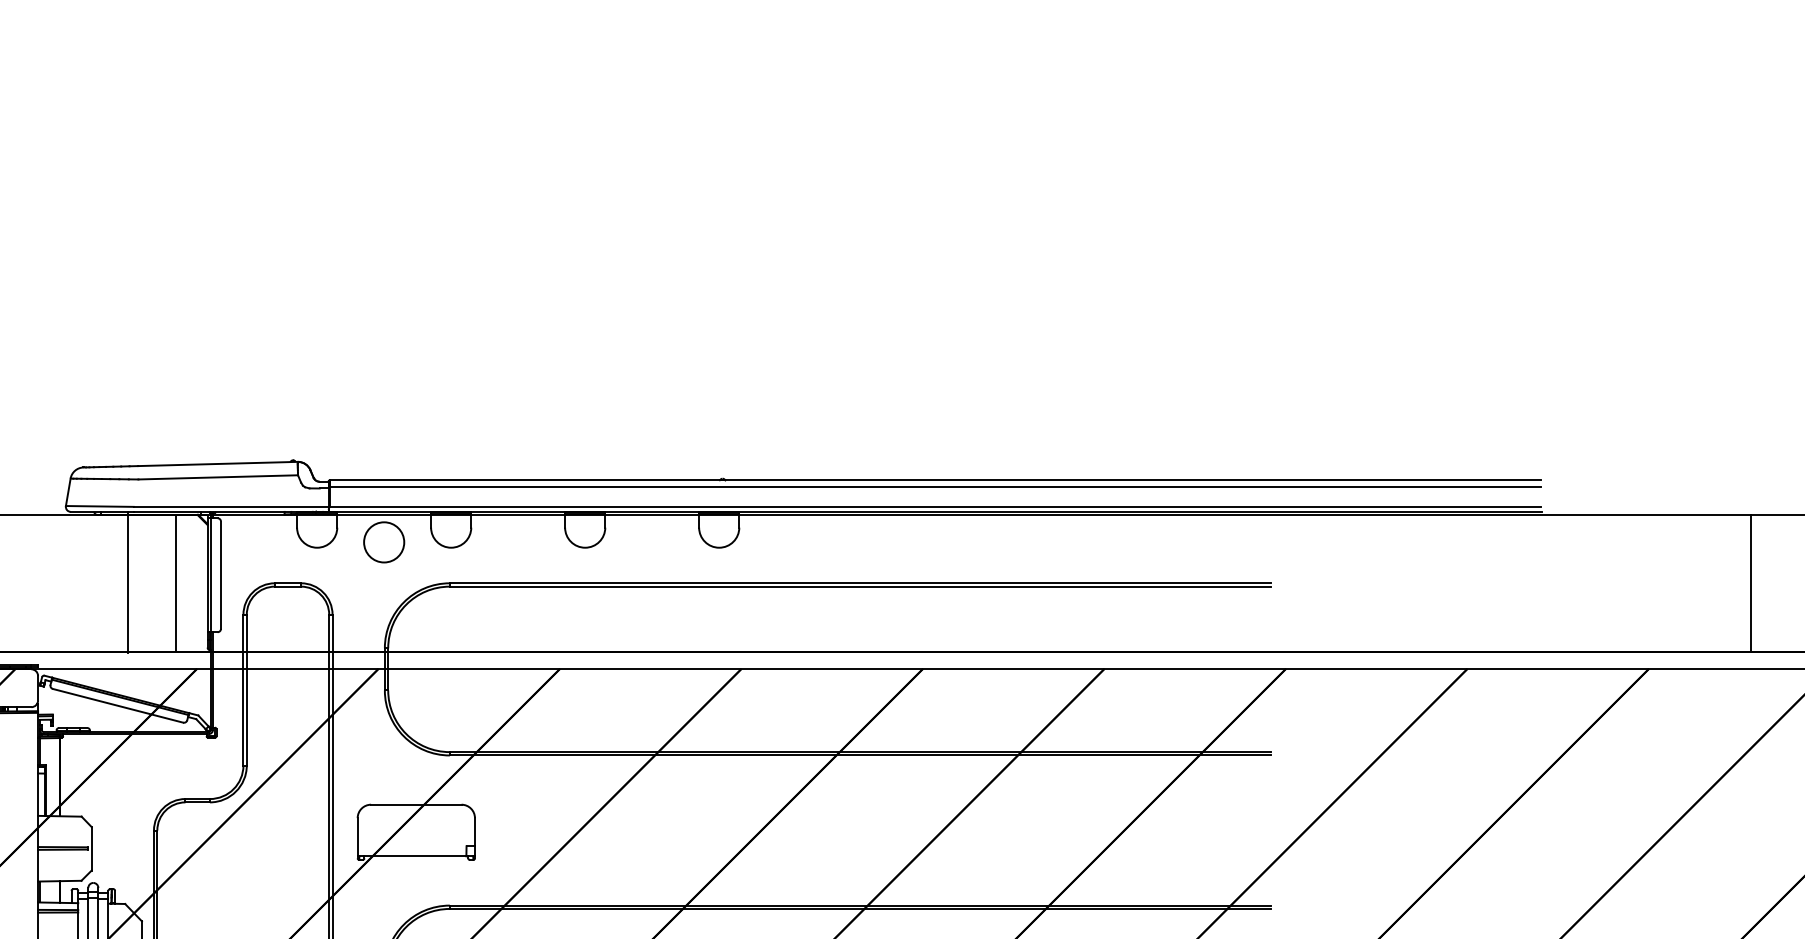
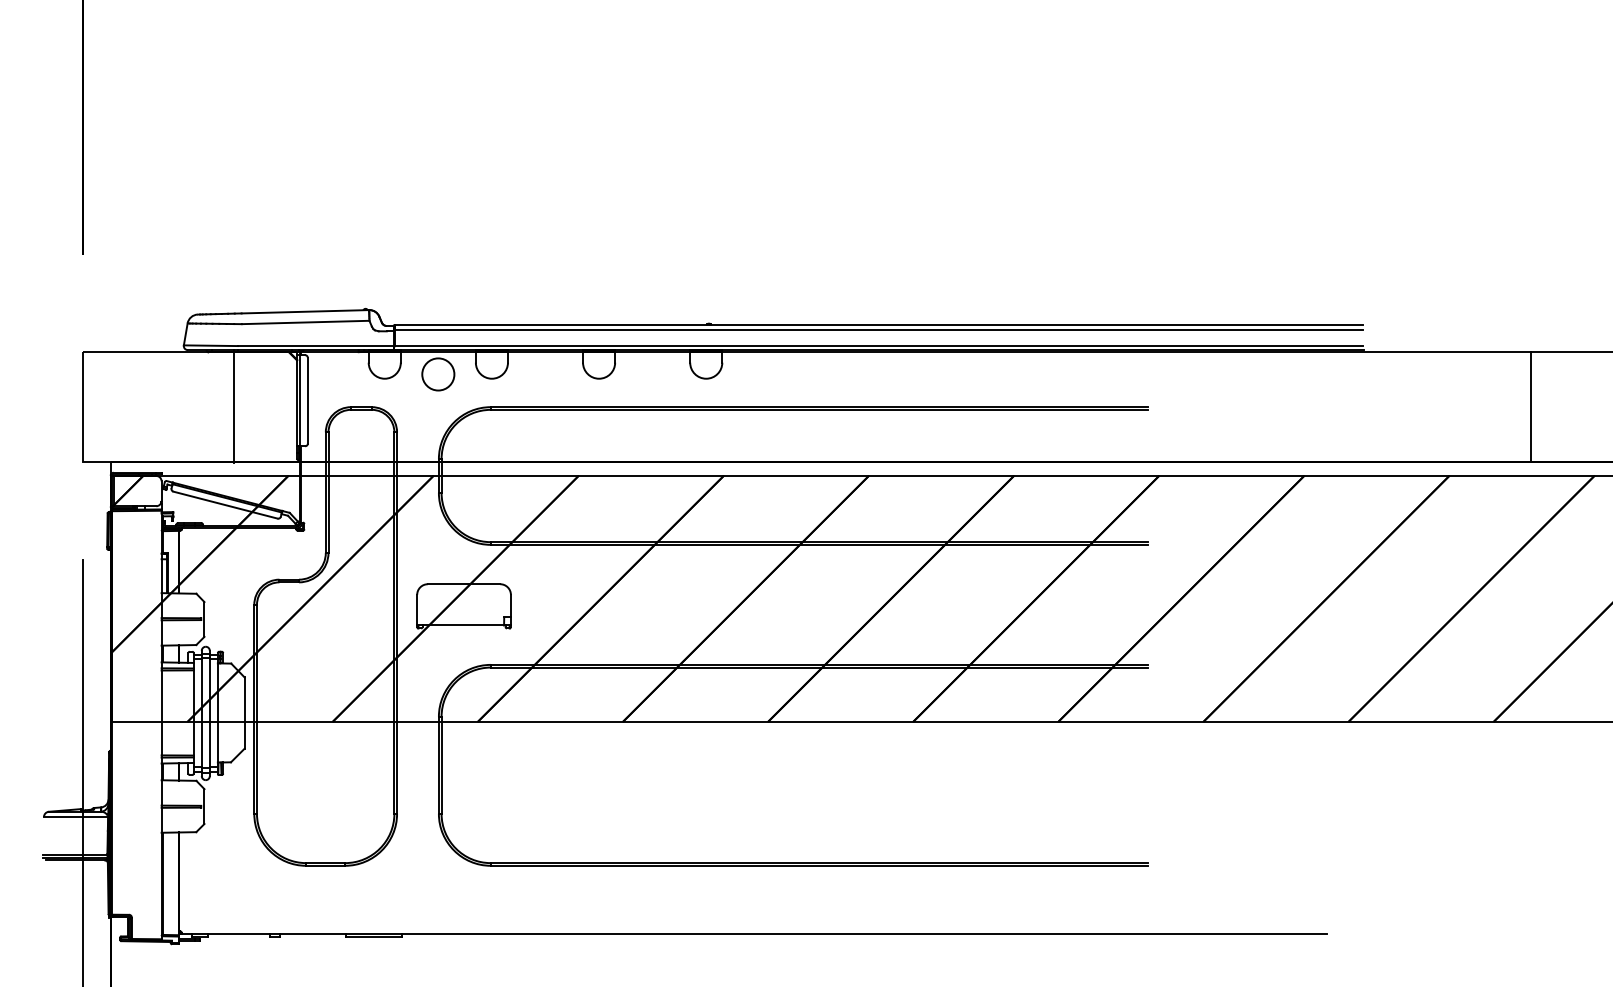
line: (176, 582) -> (272, 406), removed

